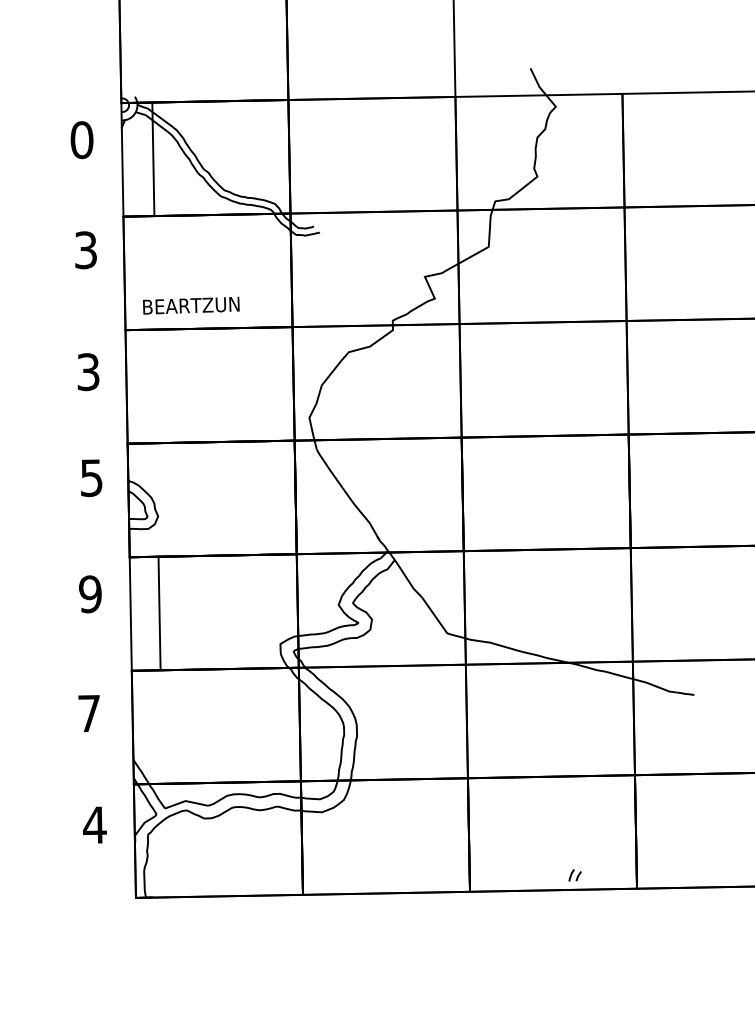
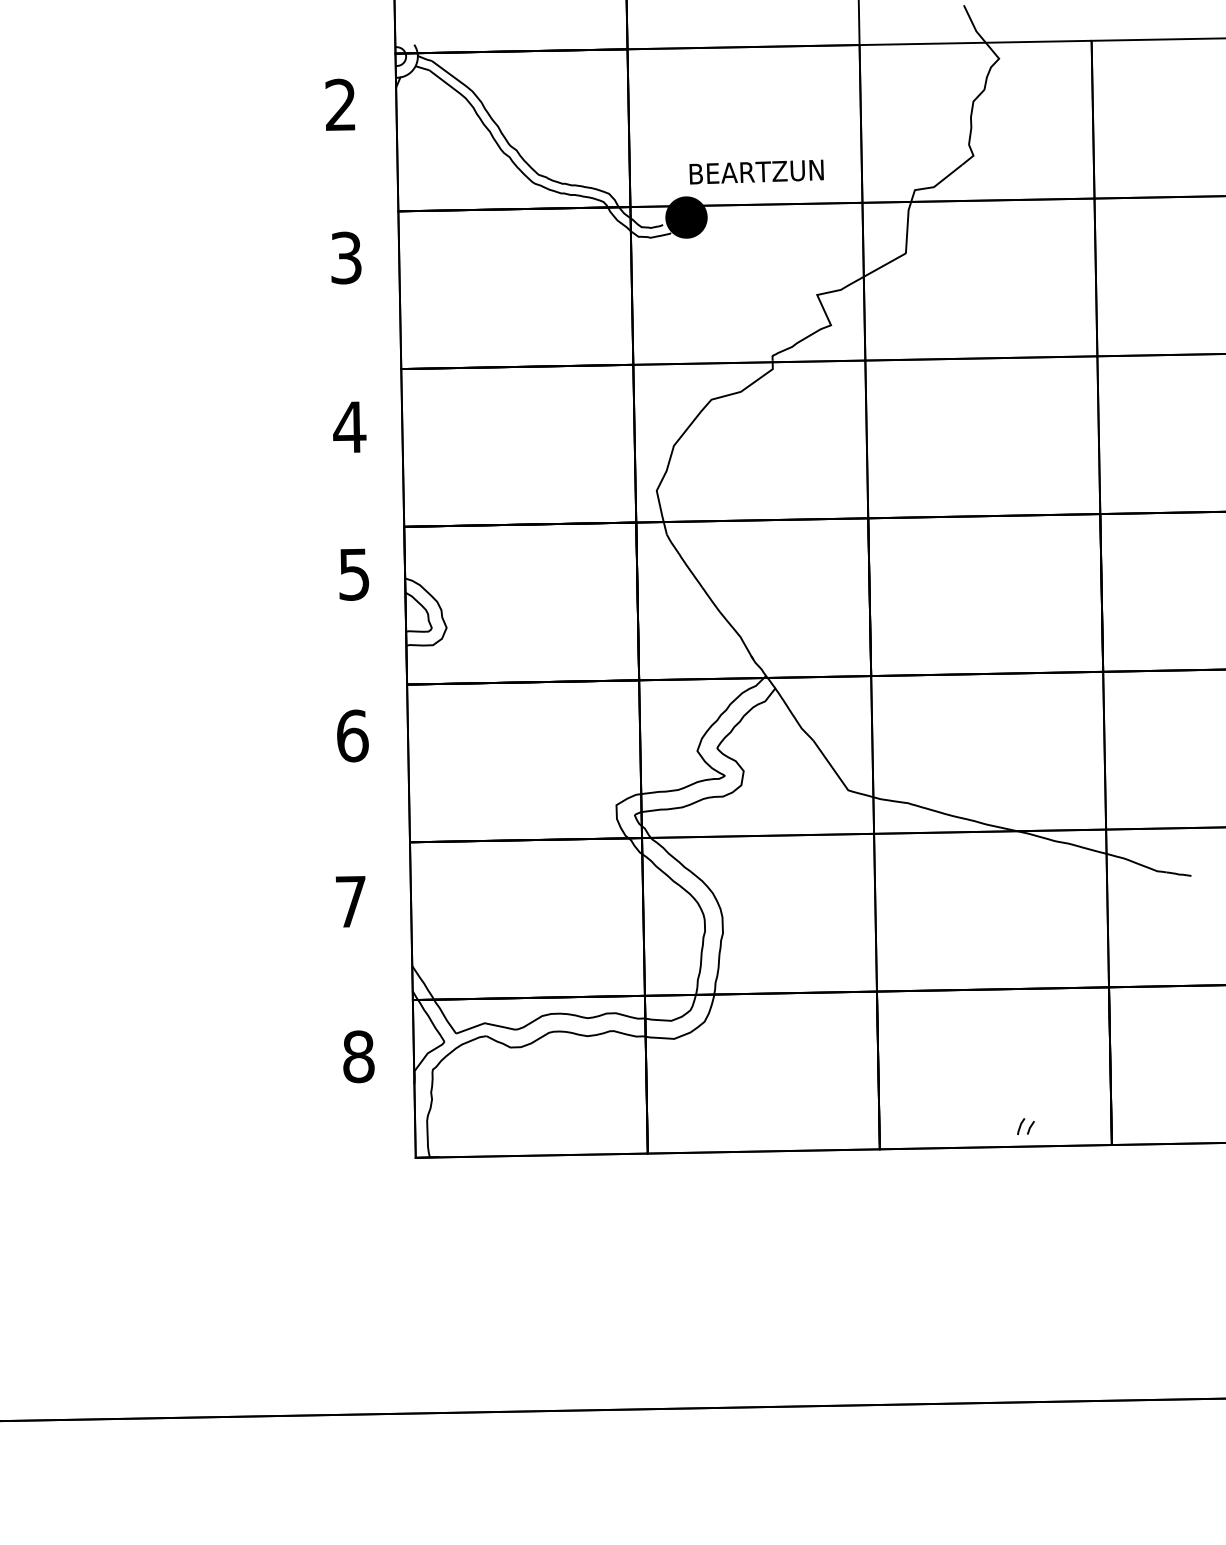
text: (81, 139) -> (340, 104), 0 -> 2
line: (153, 159) -> (396, 132), moved
fill: (330, 221) -> (686, 217), added
text: (191, 305) -> (756, 171), moved
text: (88, 372) -> (349, 427), 3 -> 4
text: (90, 593) -> (352, 735), 9 -> 6
line: (159, 613) -> (408, 763), moved
text: (94, 824) -> (358, 1056), 4 -> 8

